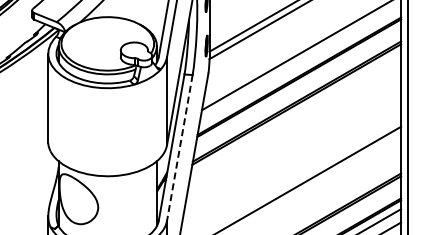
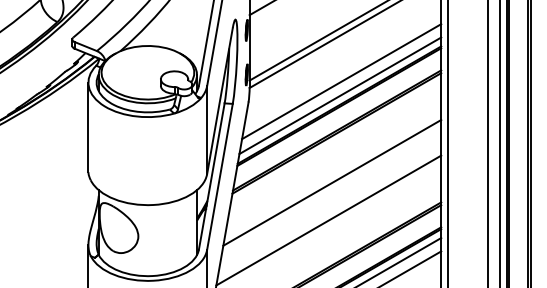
line: (300, 66) -> (340, 95), added
line: (179, 148) -> (219, 177), dashed -> solid
line: (292, 153) -> (332, 182), added

